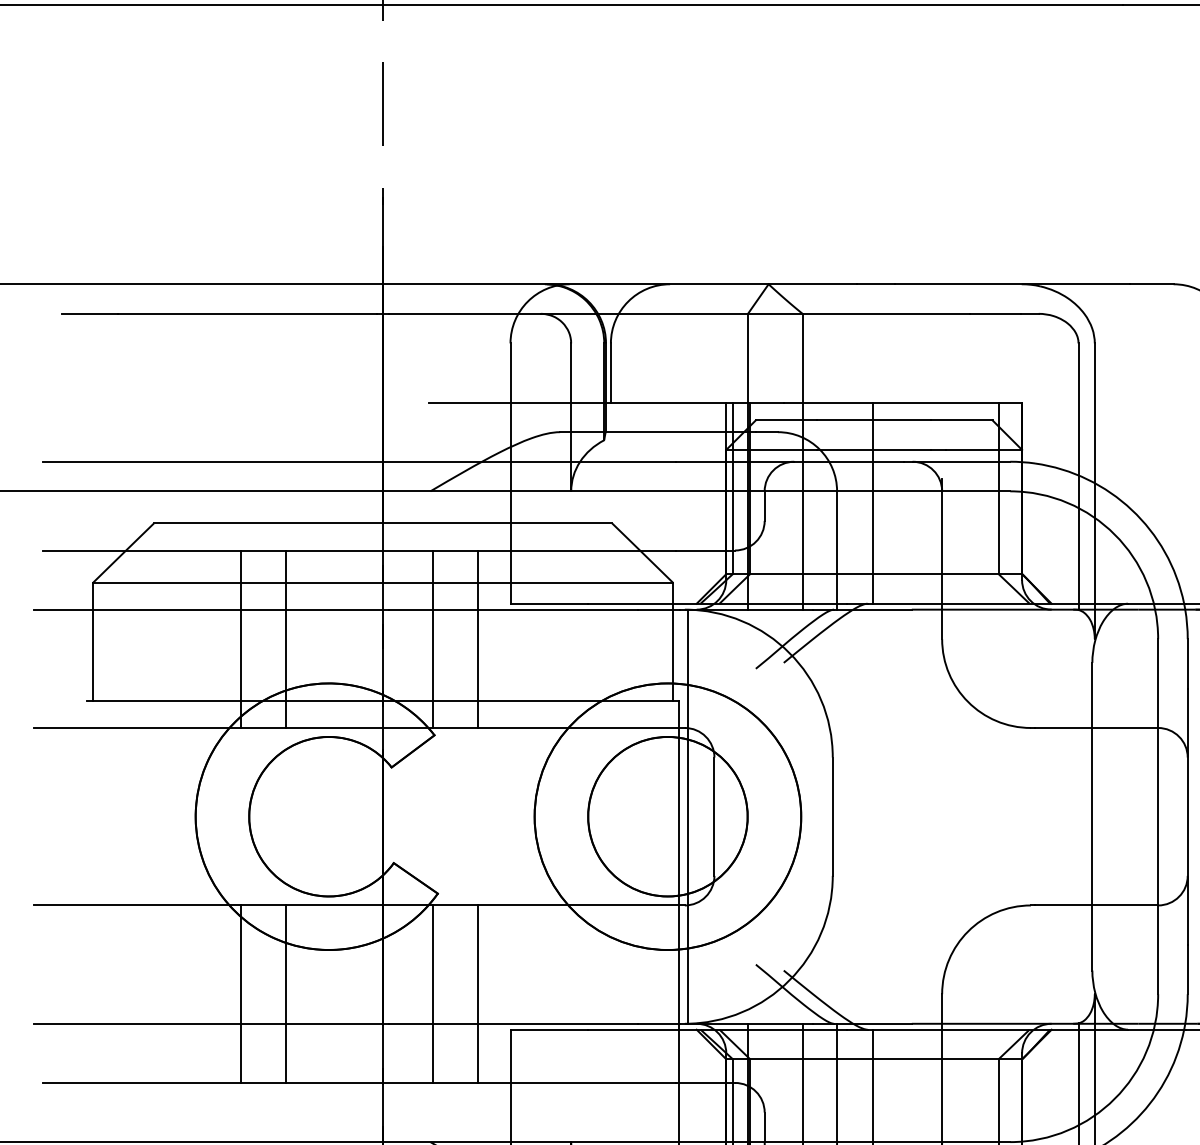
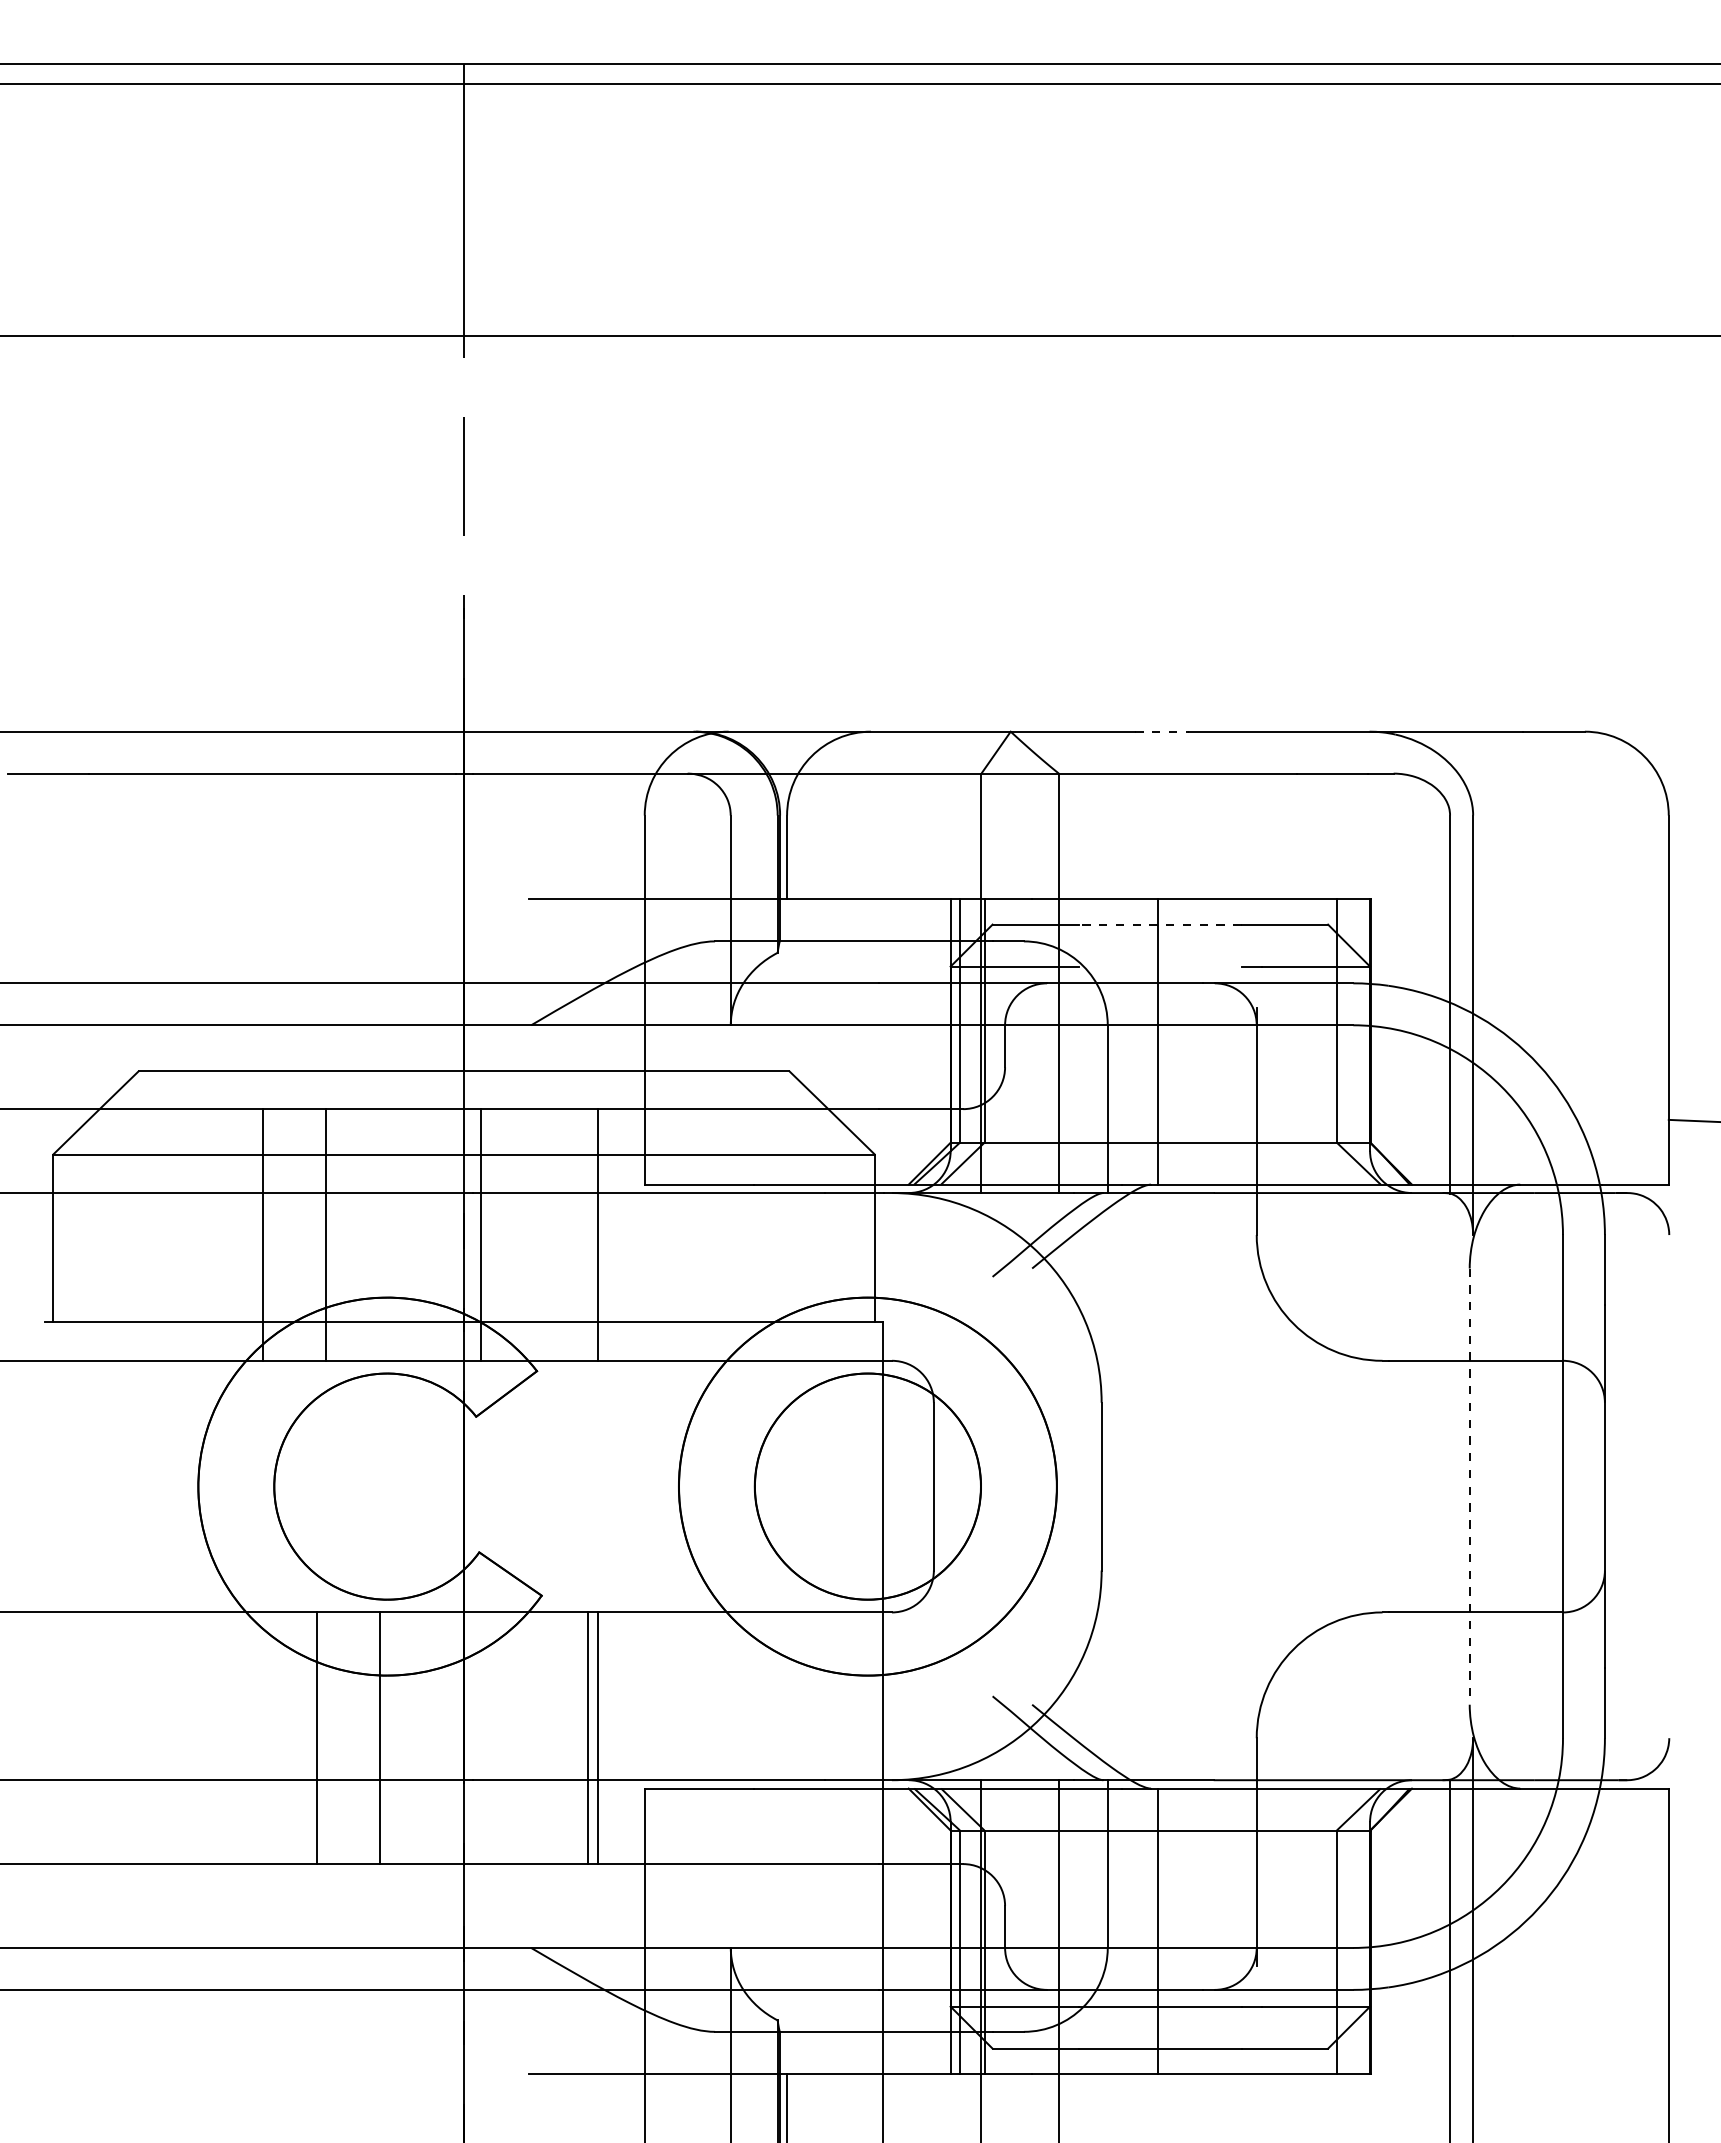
line: (875, 284) -> (1162, 731), solid -> dashed
line: (873, 420) -> (1159, 924), solid -> dashed
line: (874, 449) -> (1160, 966), removed
line: (433, 638) -> (481, 1234), moved
line: (688, 816) -> (896, 1486), removed
line: (1092, 817) -> (1469, 1487), solid -> dashed
line: (240, 994) -> (316, 1738), moved
line: (285, 994) -> (379, 1738), moved
line: (433, 994) -> (588, 1738), moved

